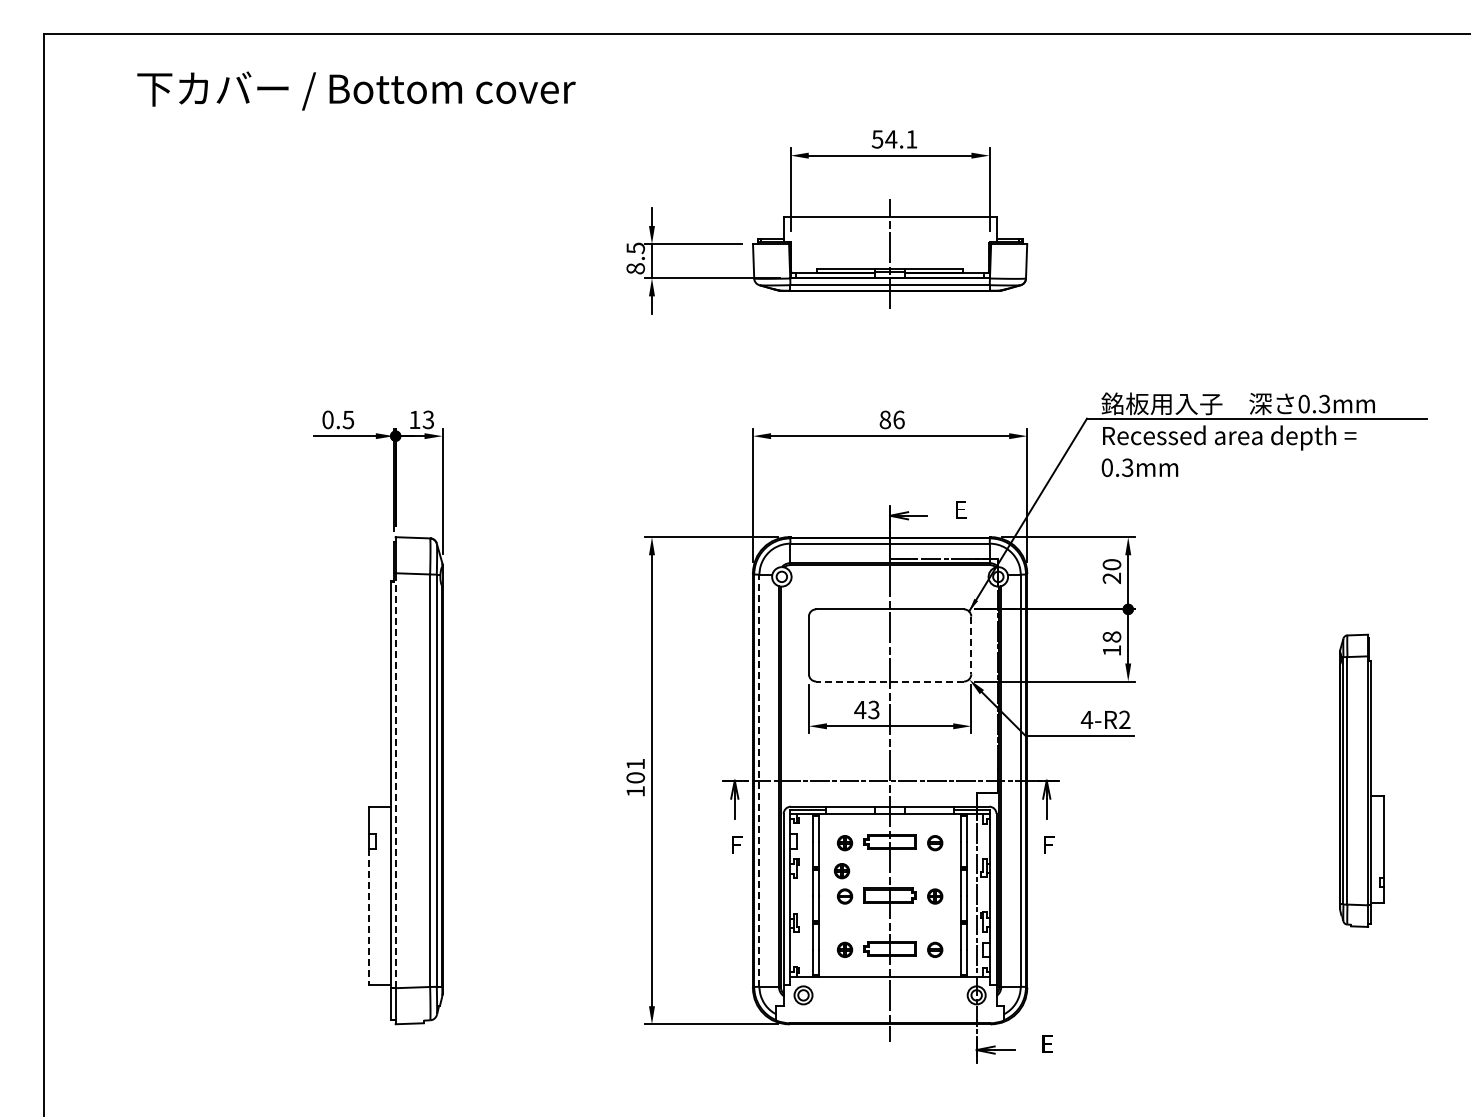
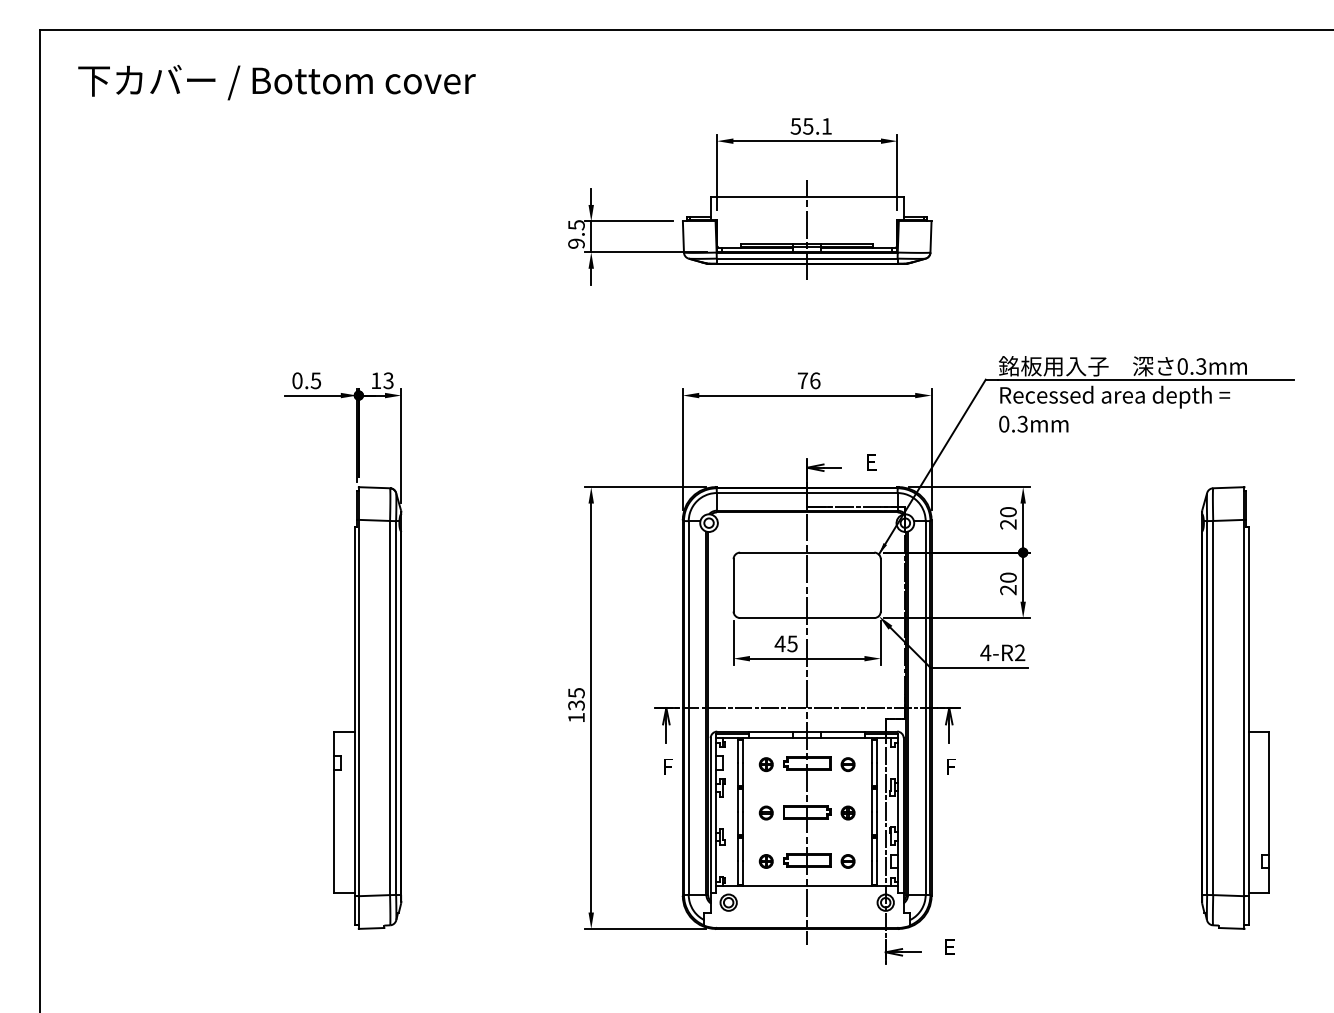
text: (356, 90) -> (277, 82), moved
text: (891, 139) -> (808, 126), 54.1 -> 55.1
text: (635, 268) -> (576, 243), 8.5 -> 9.5
text: (885, 419) -> (803, 380), 86 -> 76
text: (1111, 643) -> (1007, 583), 18 -> 20
line: (971, 645) -> (881, 585), dashed -> solid
line: (890, 681) -> (807, 618), dashed -> solid
text: (873, 709) -> (792, 643), 43 -> 45
text: (635, 770) -> (576, 698), 101 -> 135
line: (395, 780) -> (358, 707), dashed -> solid
line: (759, 780) -> (688, 707), dashed -> solid
part: (1361, 780) -> (1234, 707), size x1.67
part: (841, 871) -> (763, 790), removed
line: (368, 917) -> (334, 832), dashed -> solid

